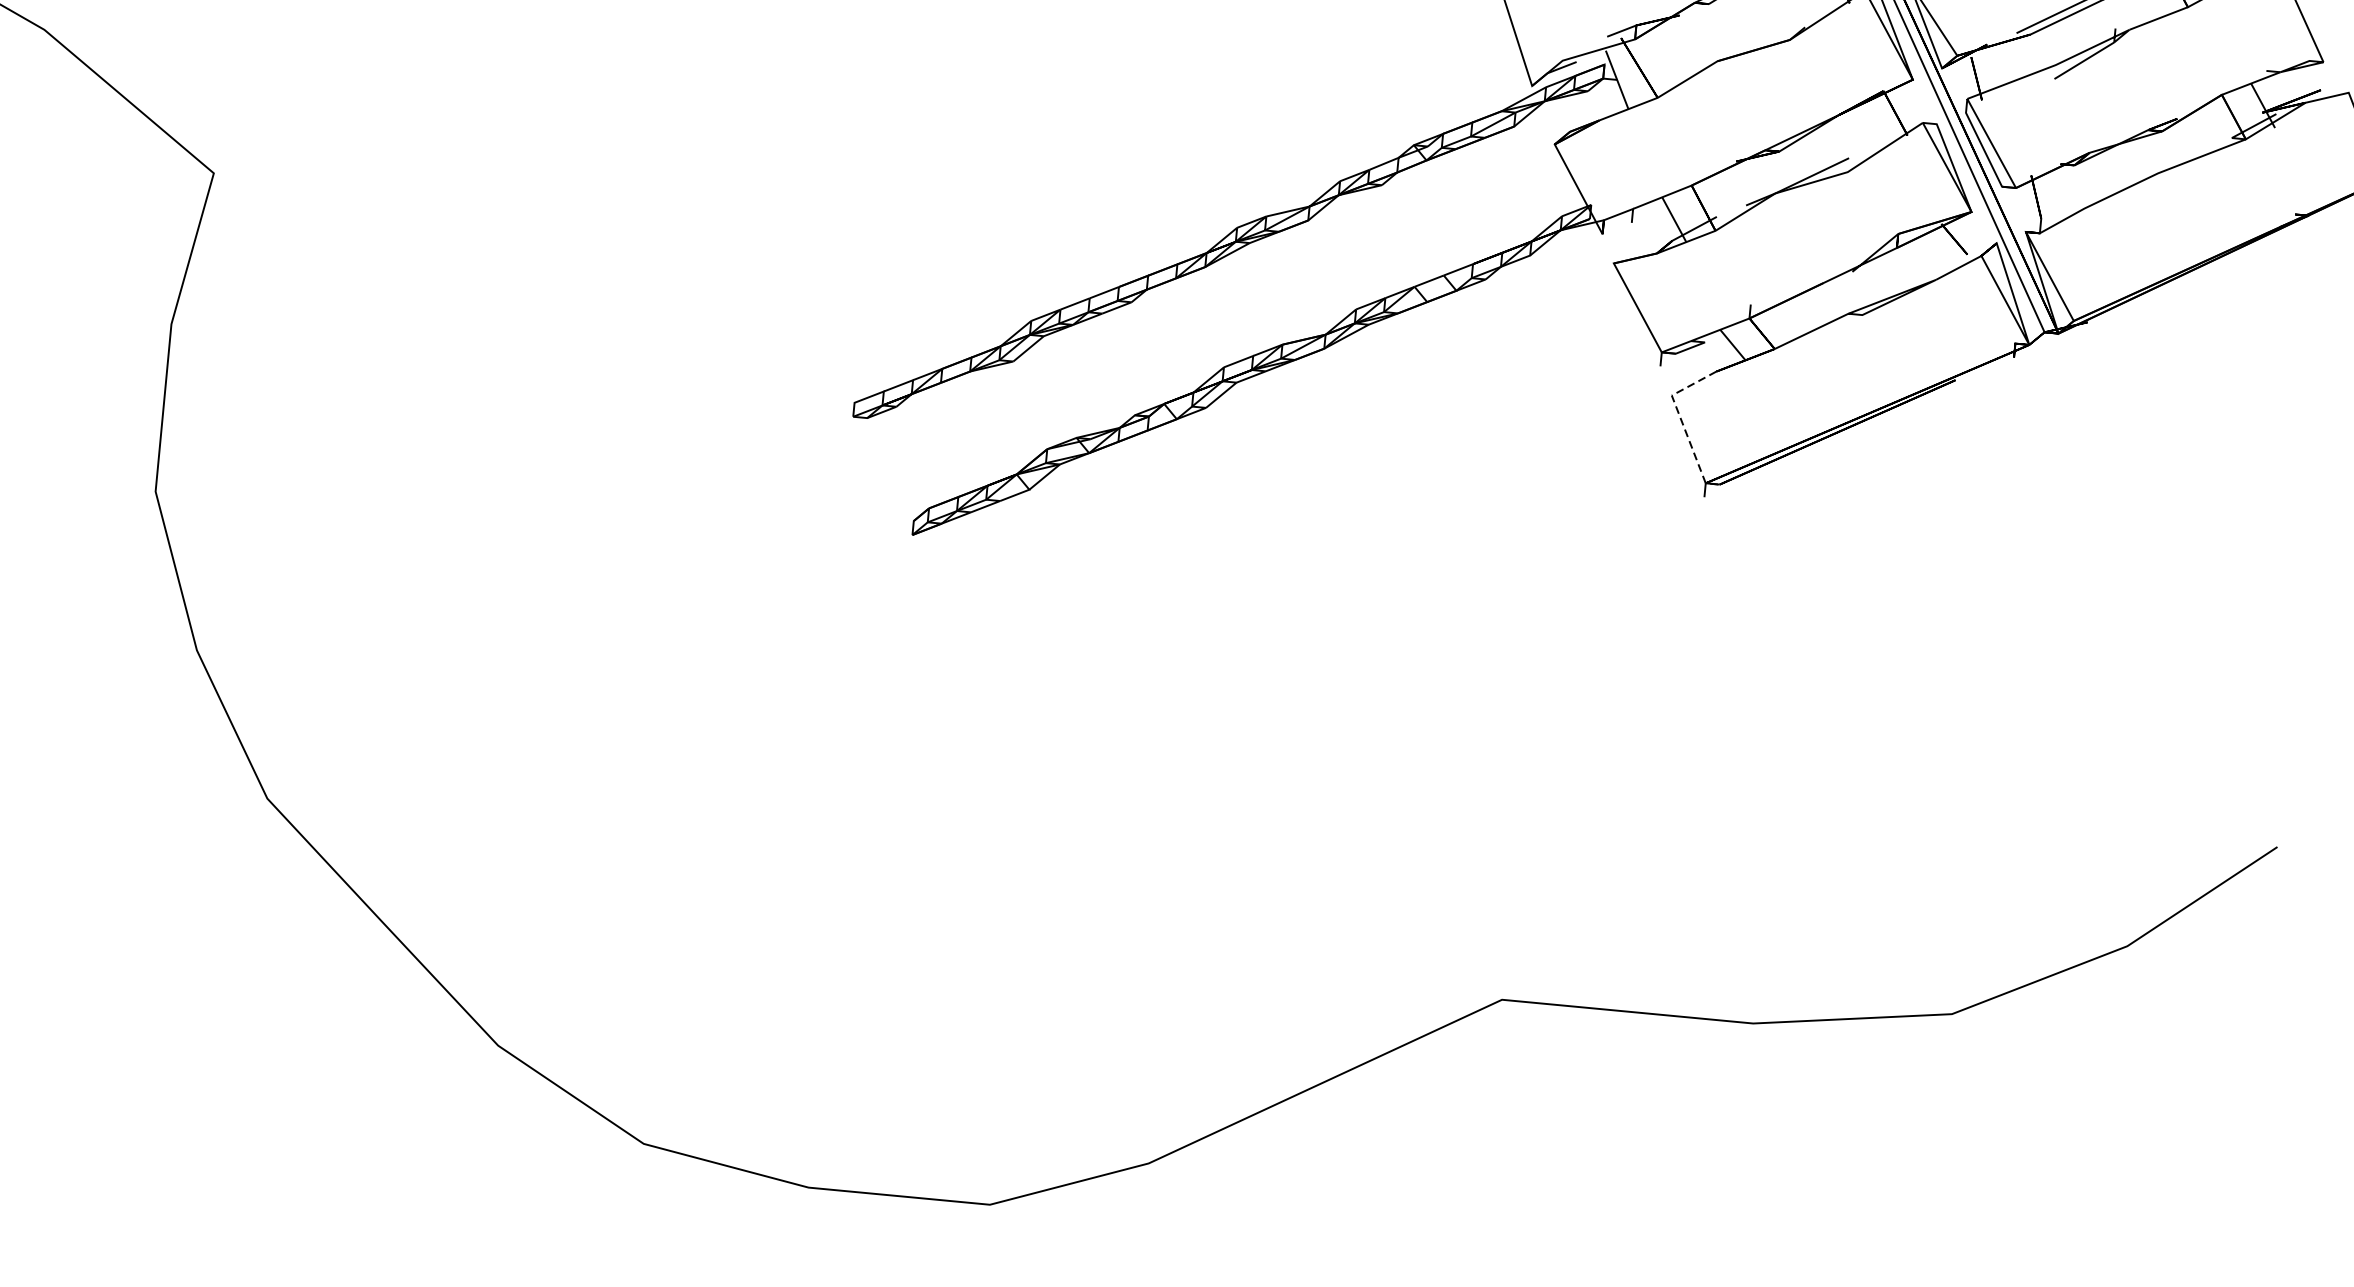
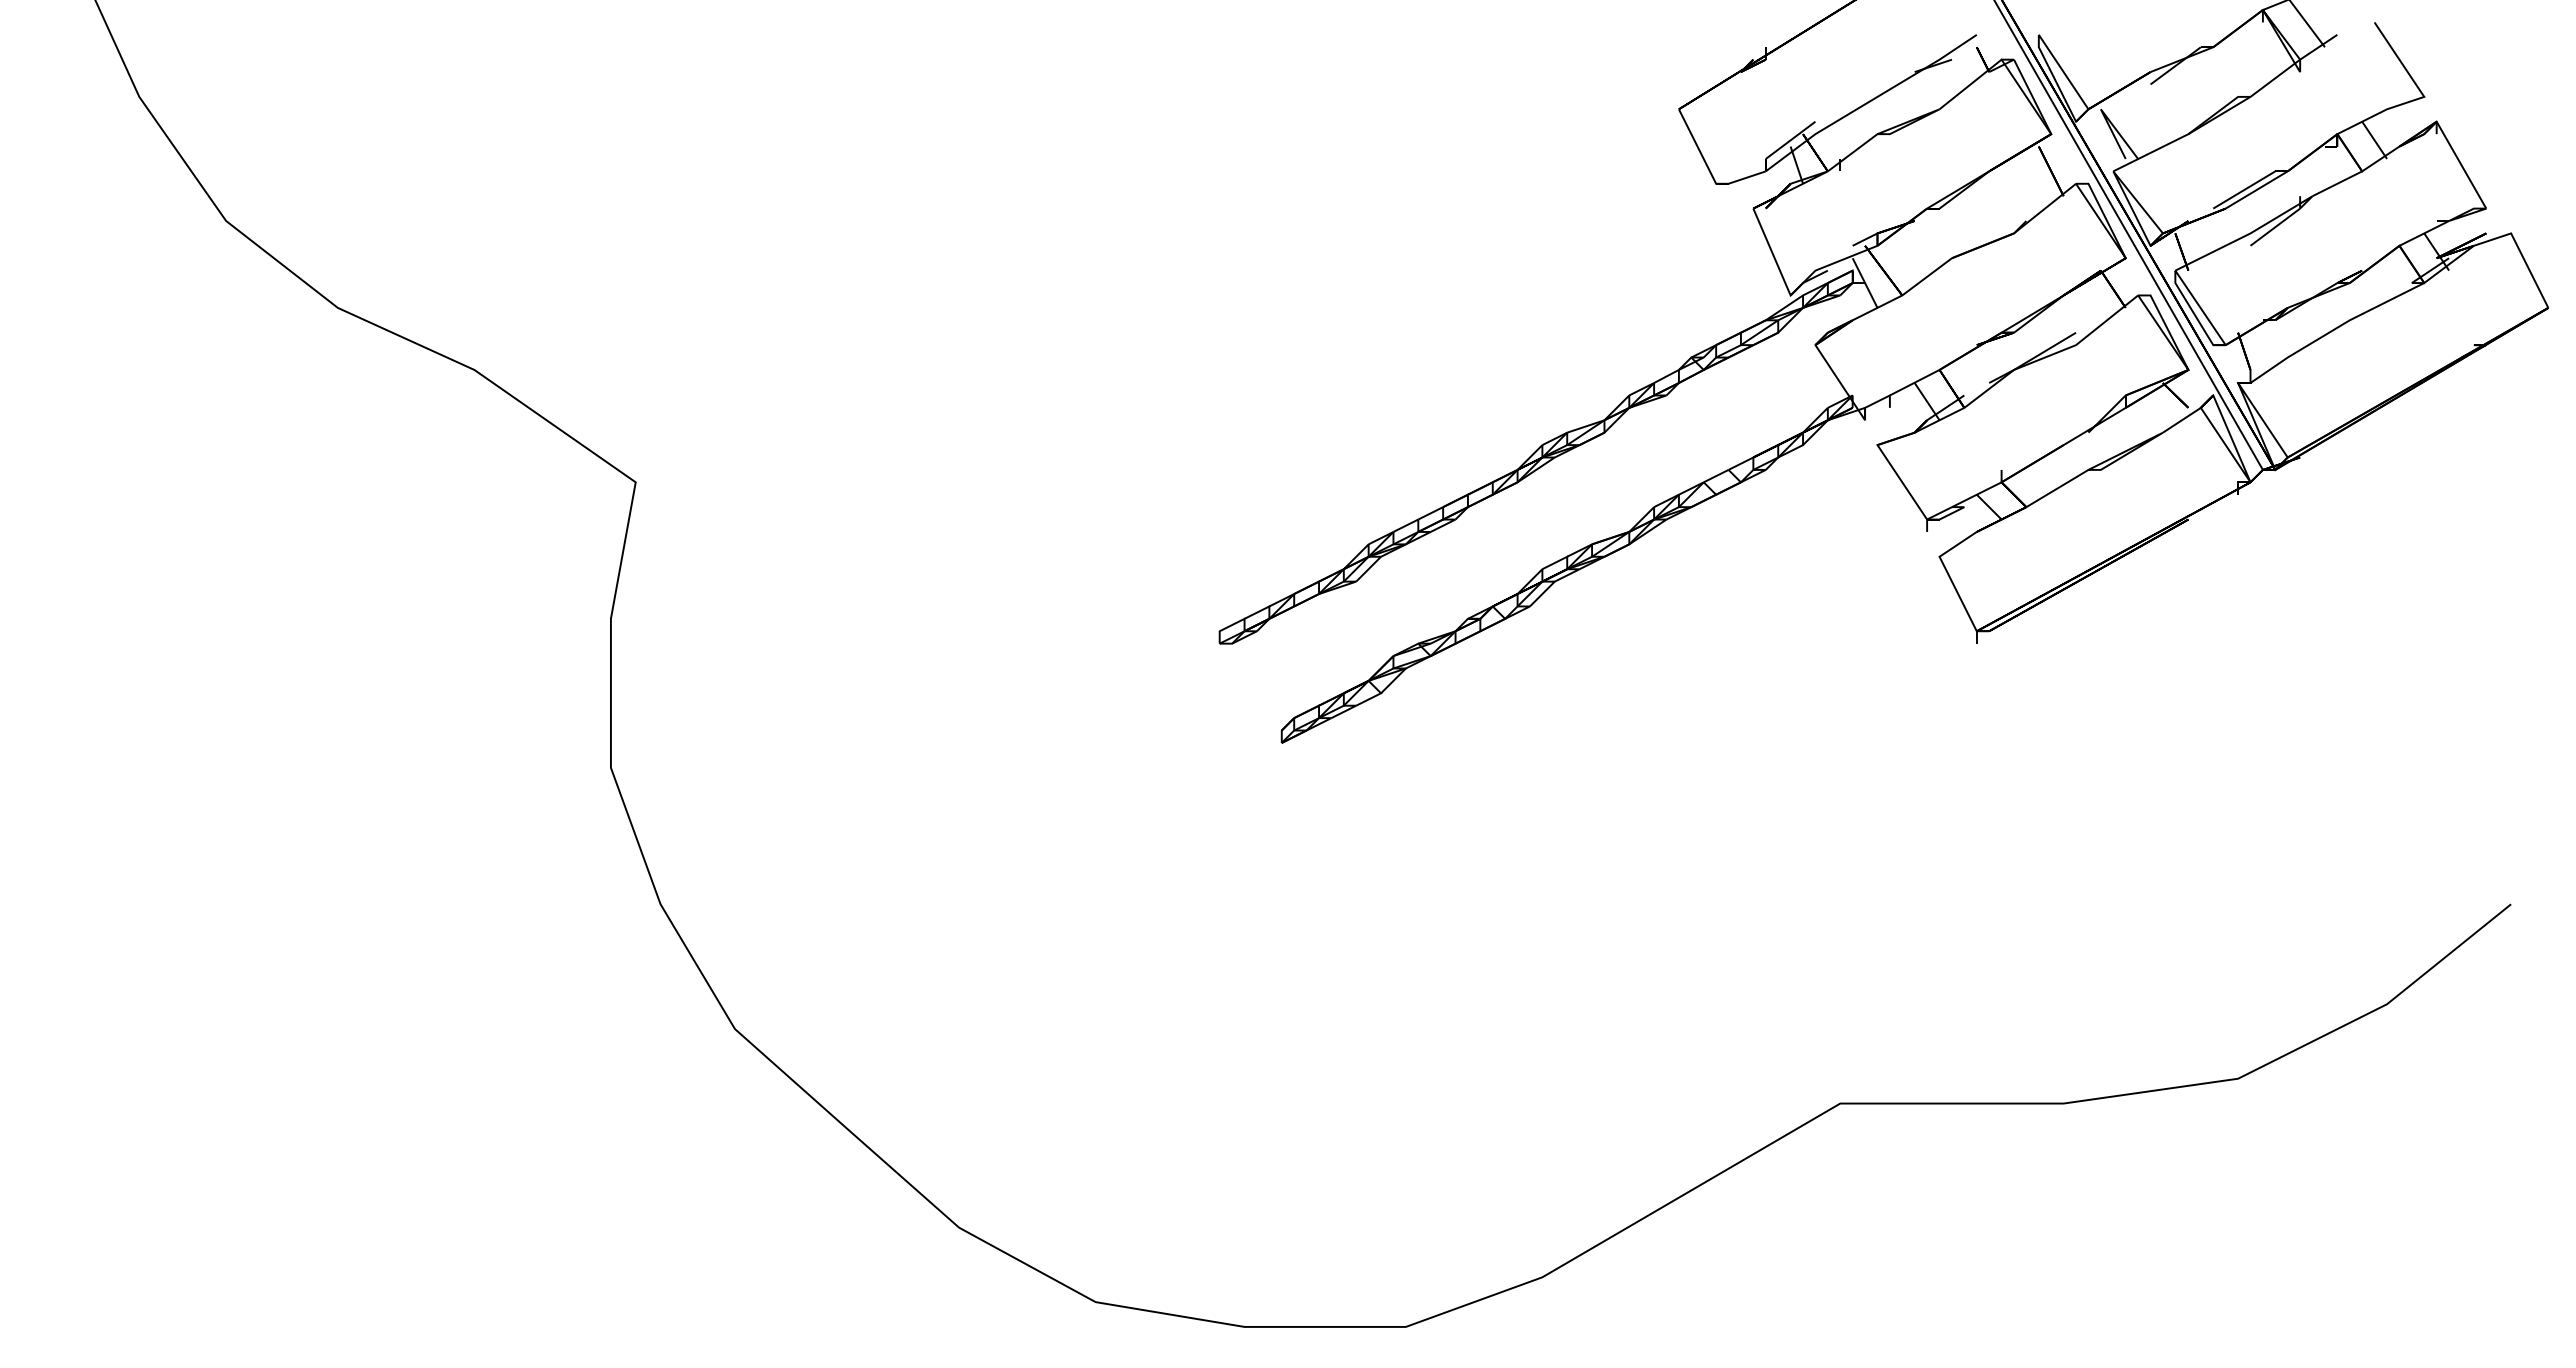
line: (1682, 422) -> (1951, 579), dashed -> solid

